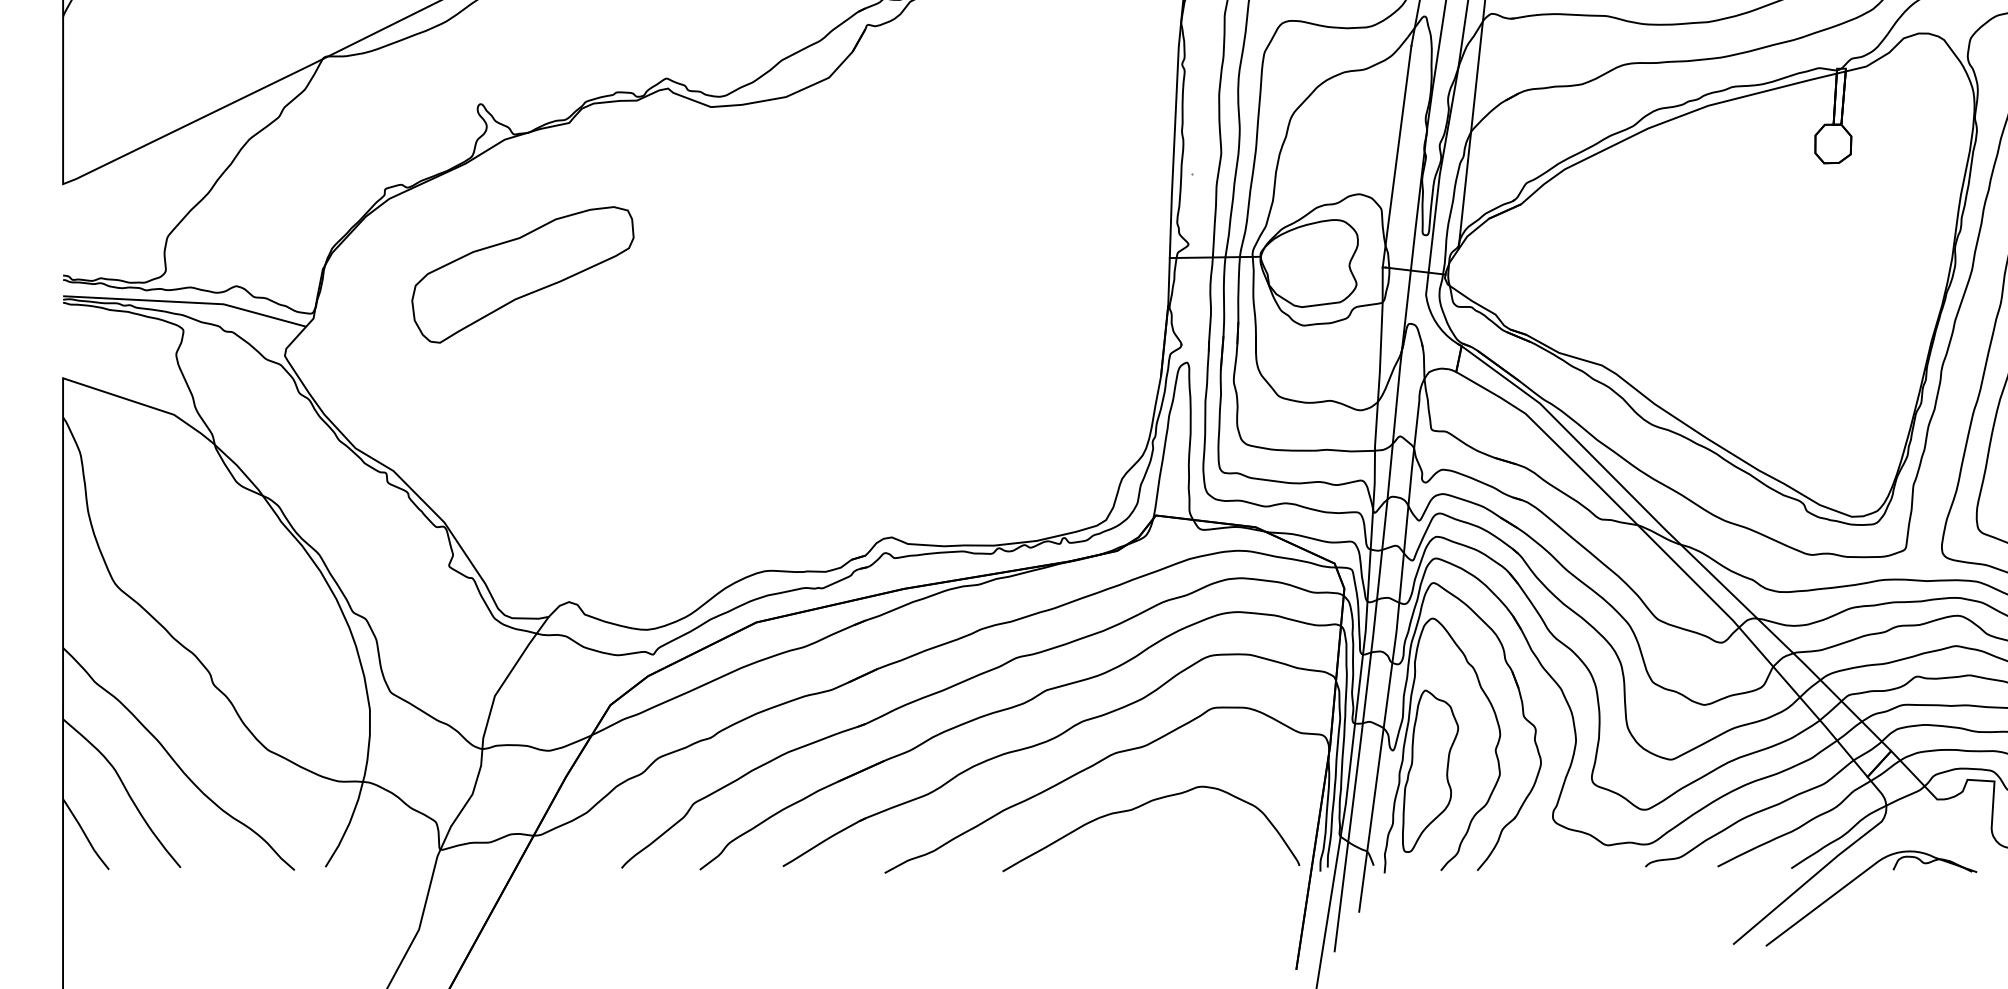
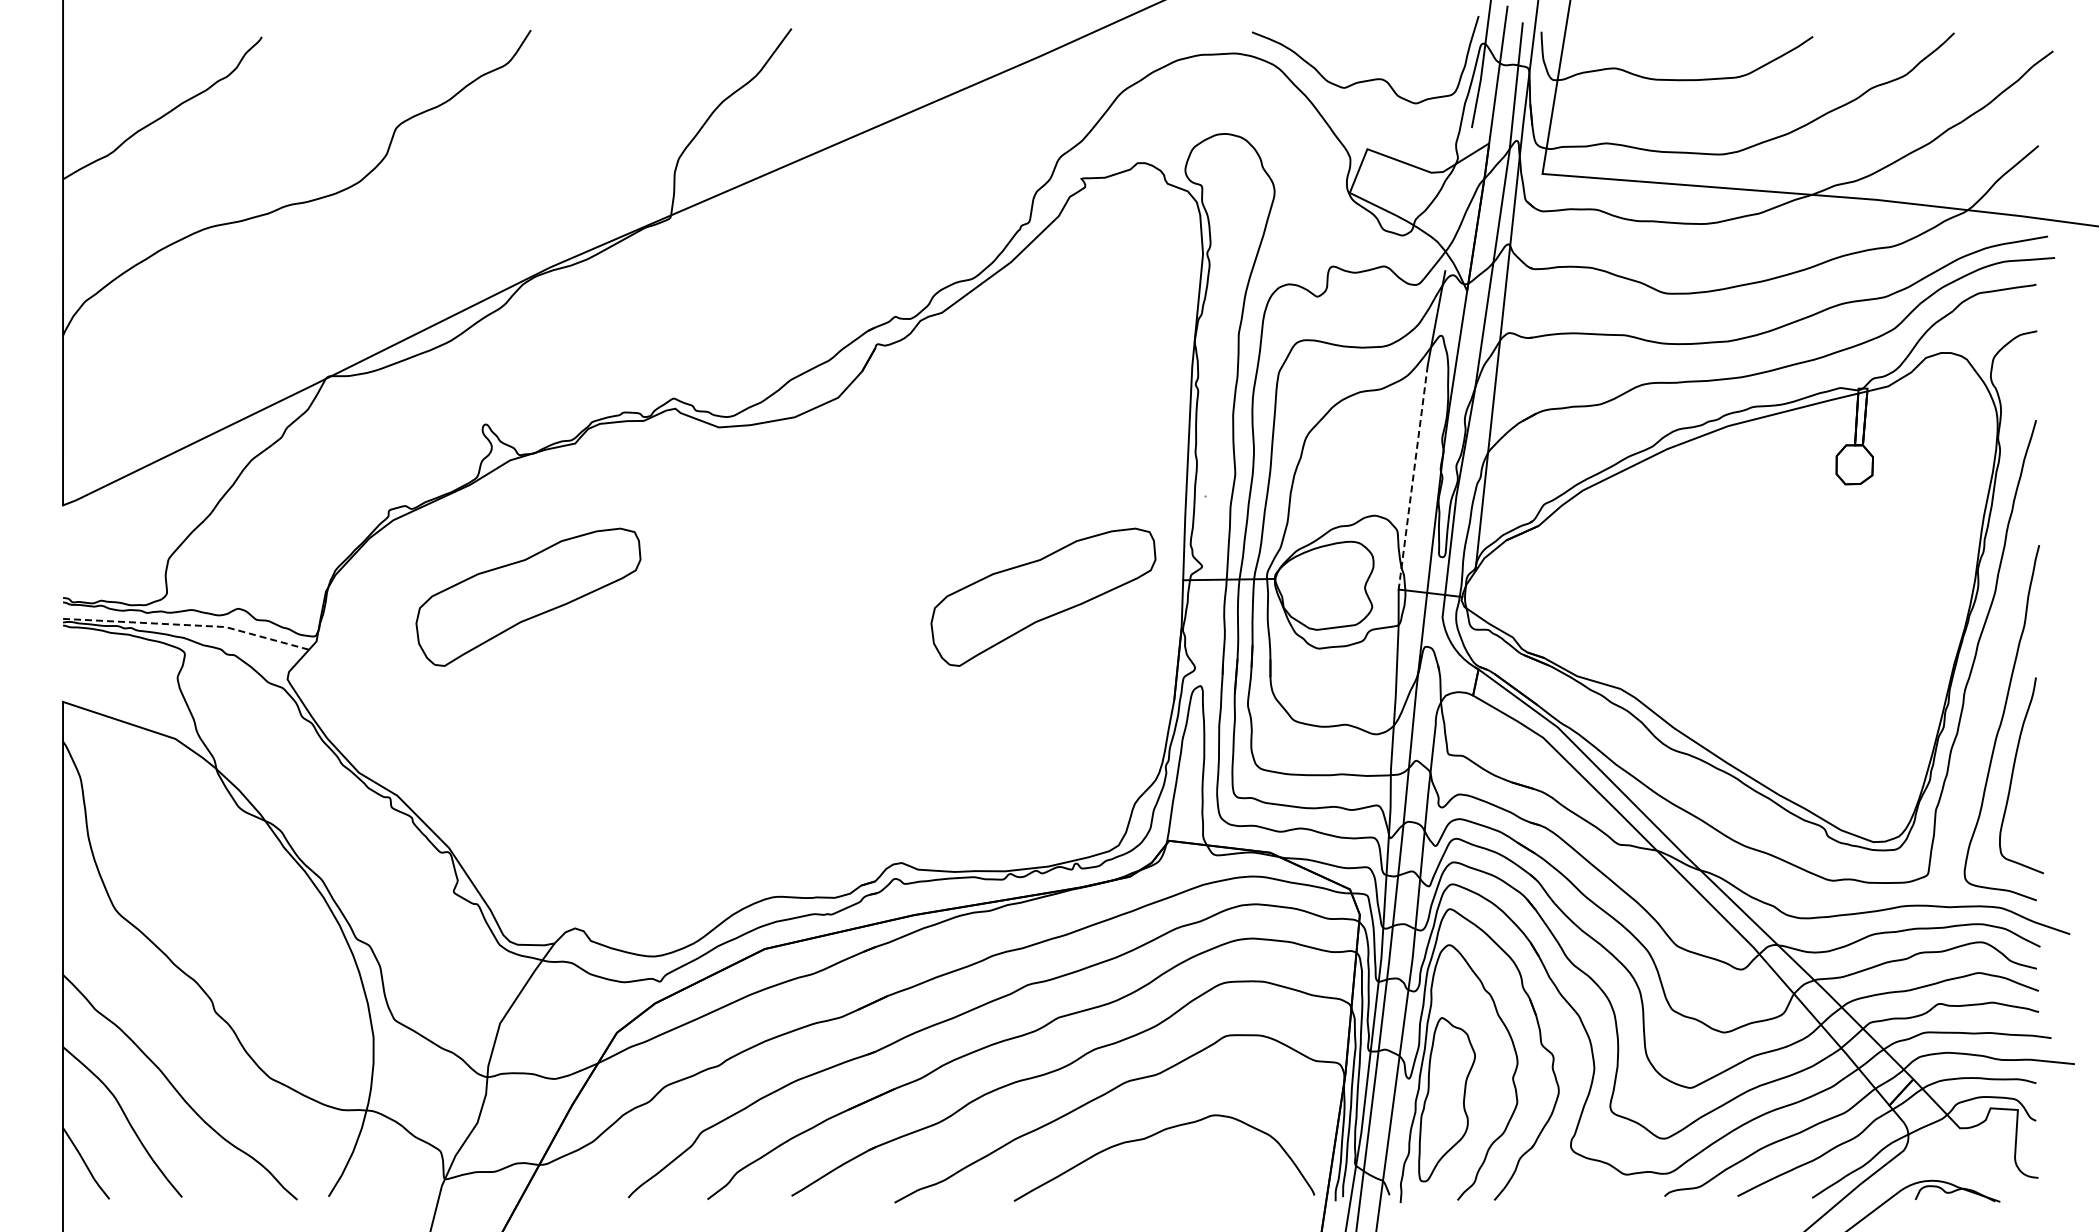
line: (1397, 157) -> (1413, 478), solid -> dashed
part: (1031, 274) -> (1043, 596), added
line: (187, 302) -> (188, 625), solid -> dashed

